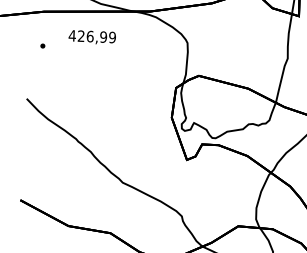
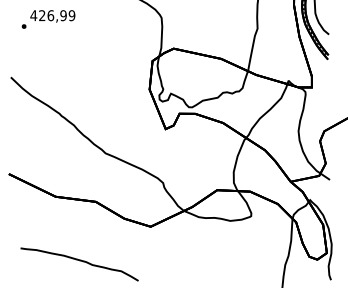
text: (91, 37) -> (52, 16), moved

